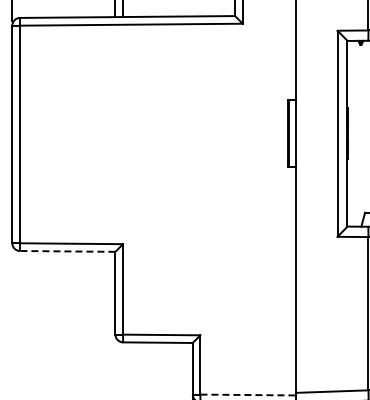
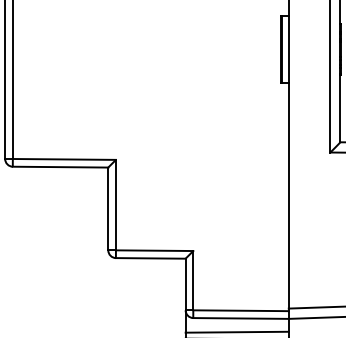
line: (67, 251) -> (60, 167), dashed -> solid
line: (248, 395) -> (241, 311), dashed -> solid

